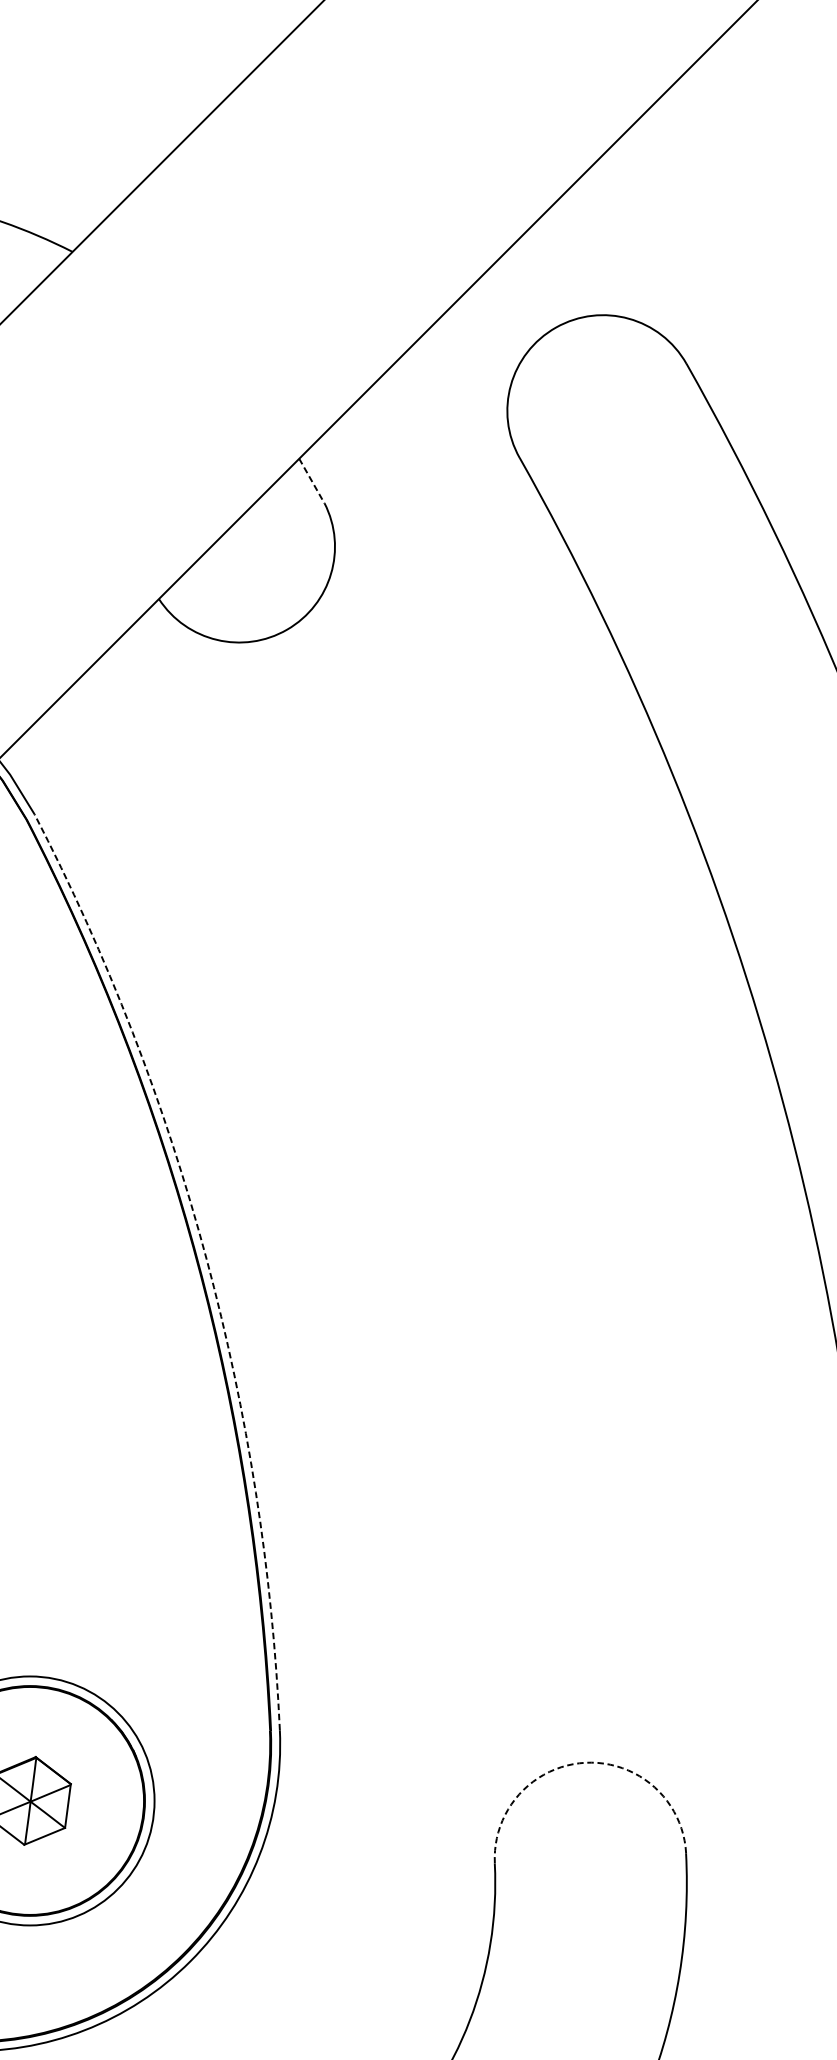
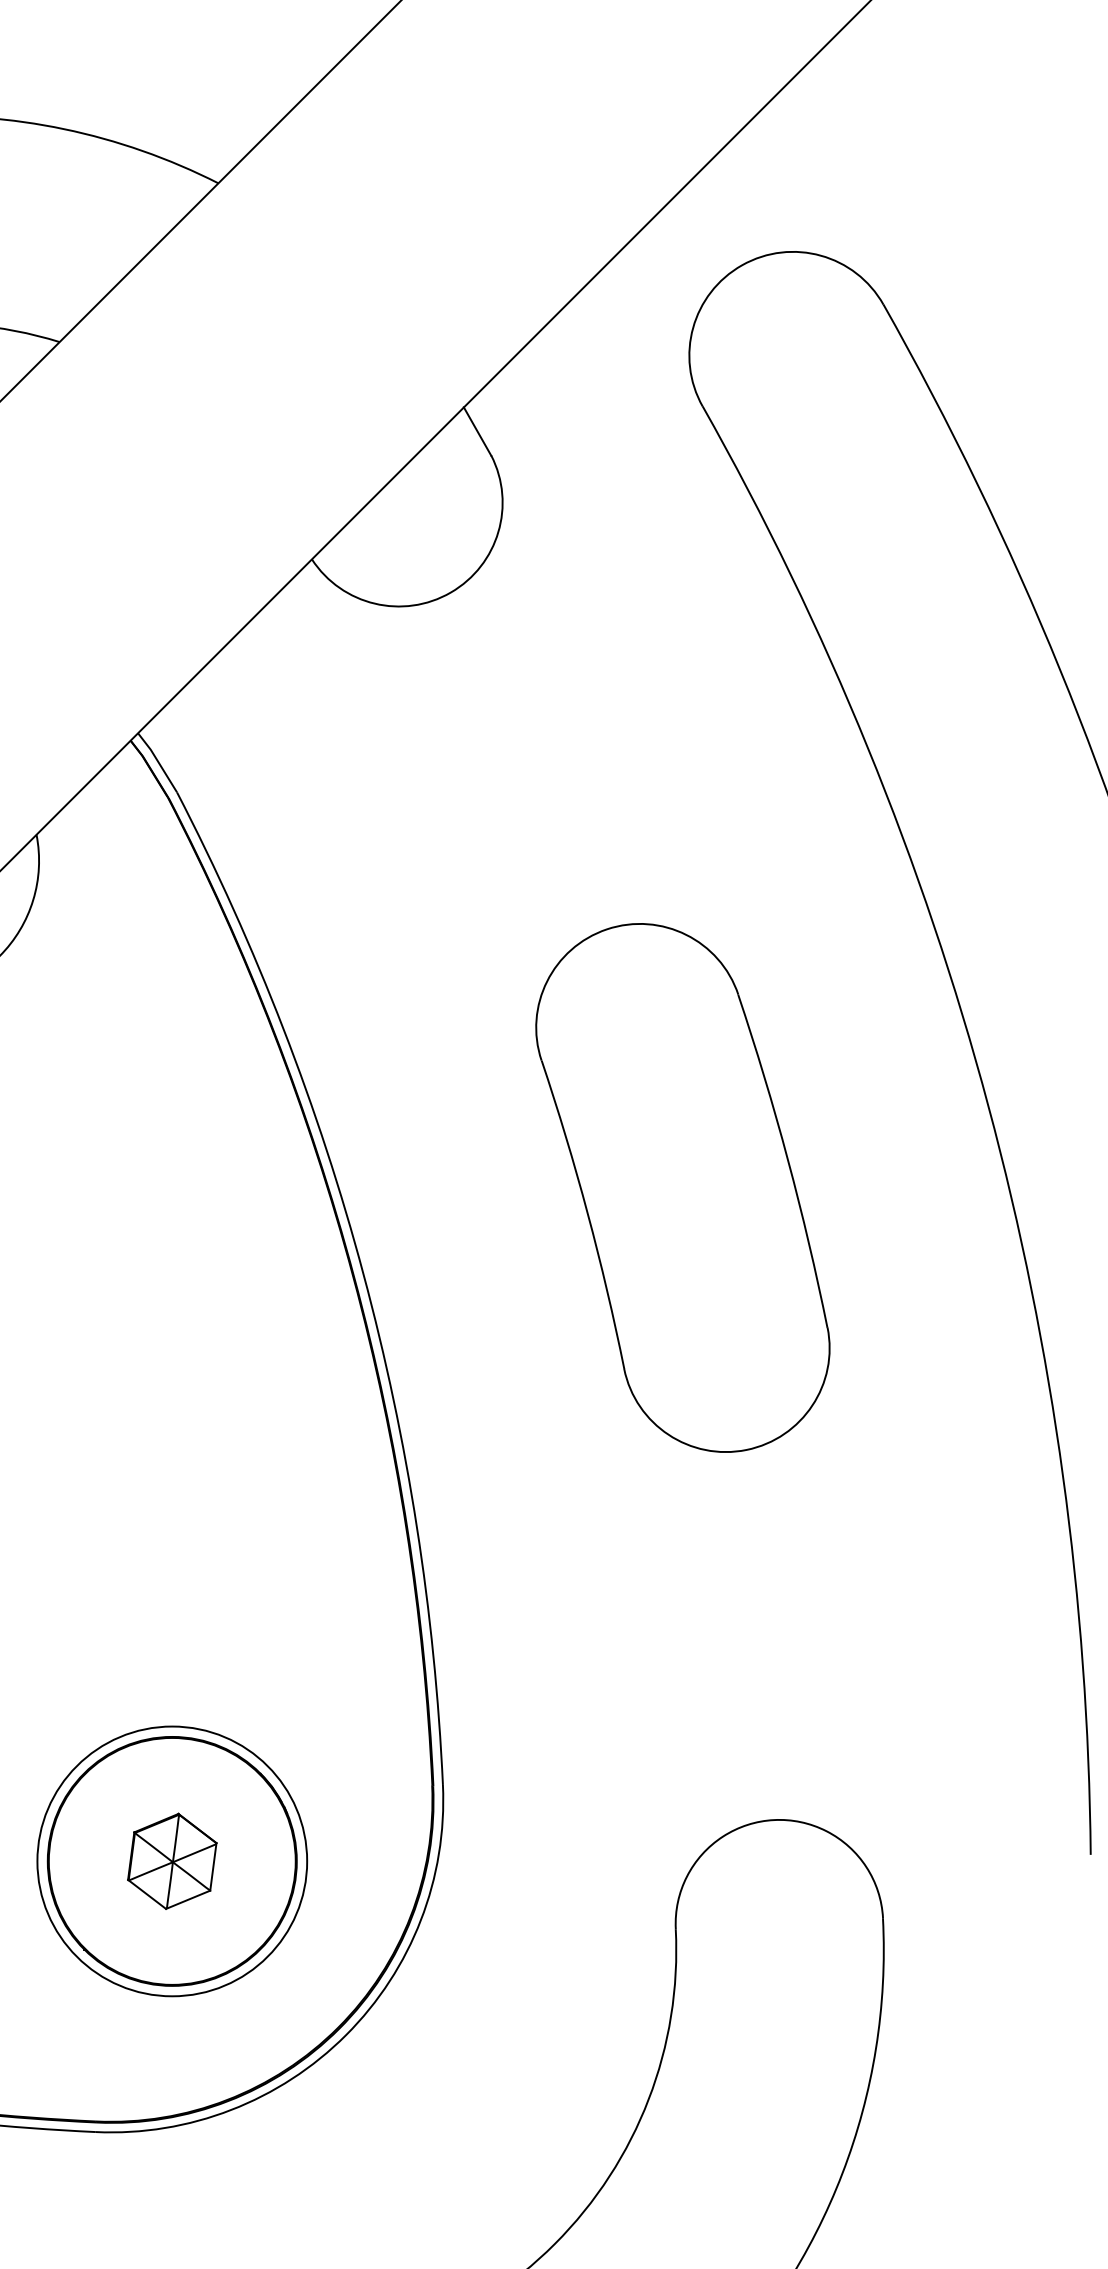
line: (311, 480) -> (477, 431), dashed -> solid
part: (501, 1178) -> (682, 1187), added
arc: (206, 1259) -> (363, 1274), dashed -> solid
arc: (585, 1763) -> (774, 1820), dashed -> solid

